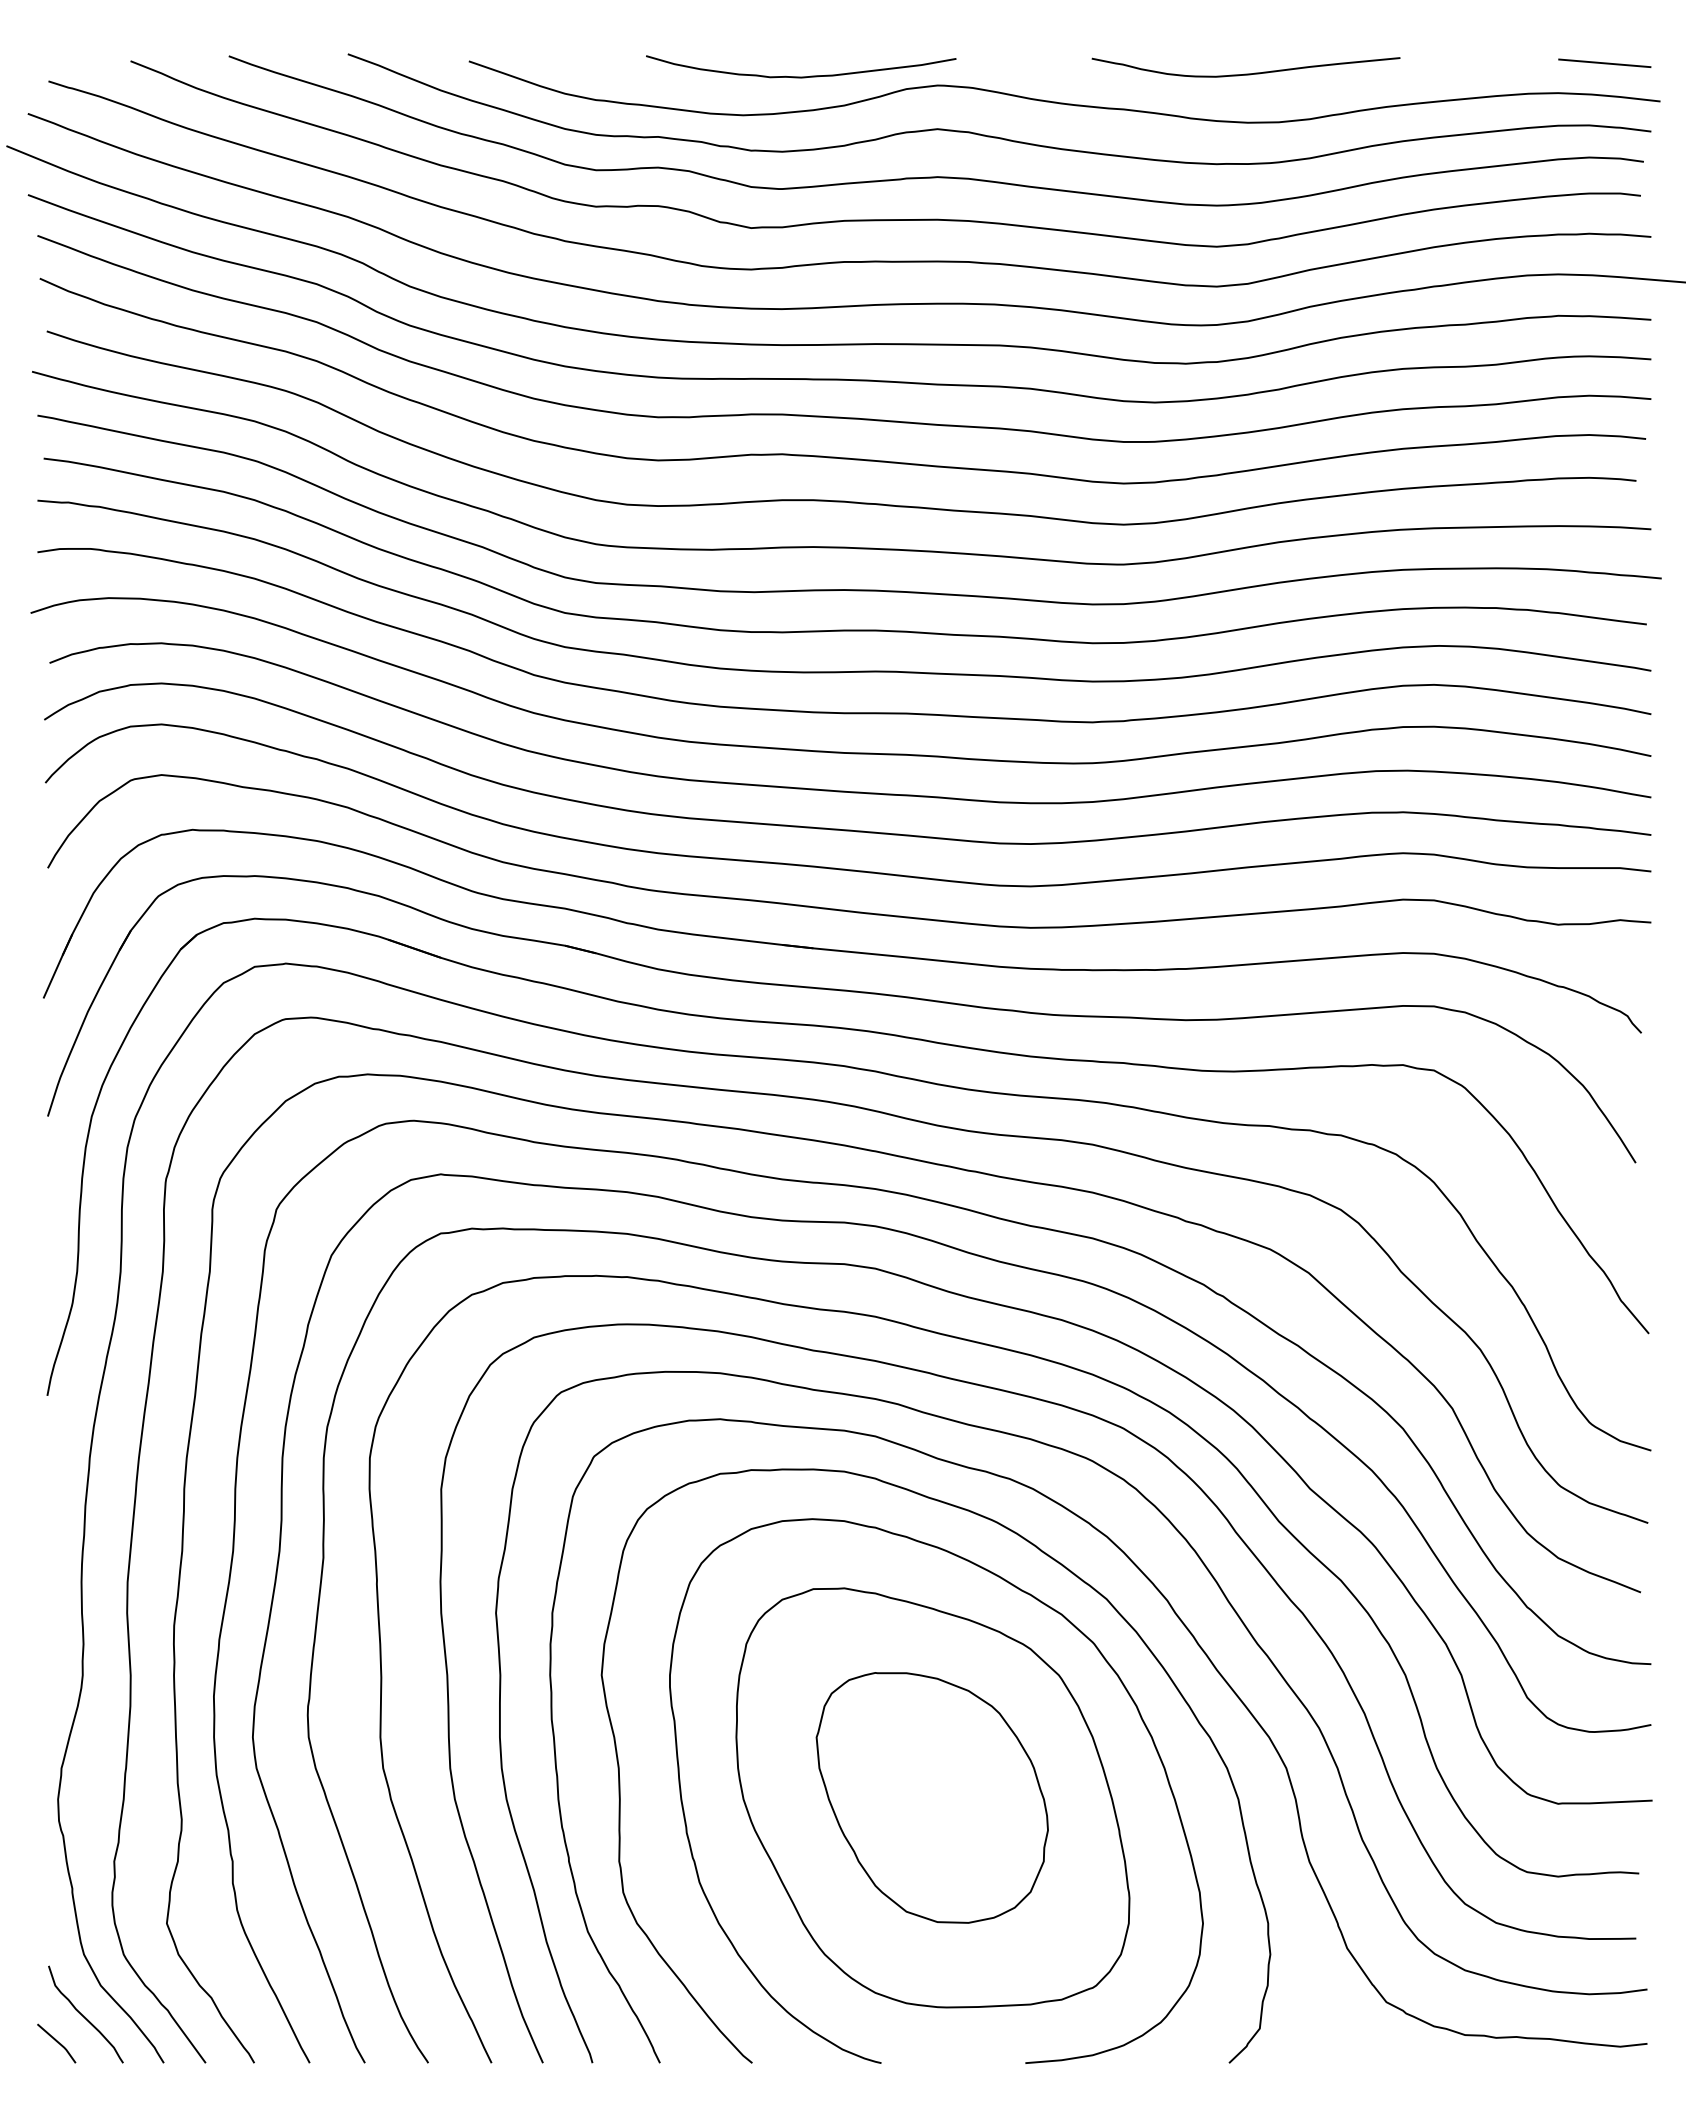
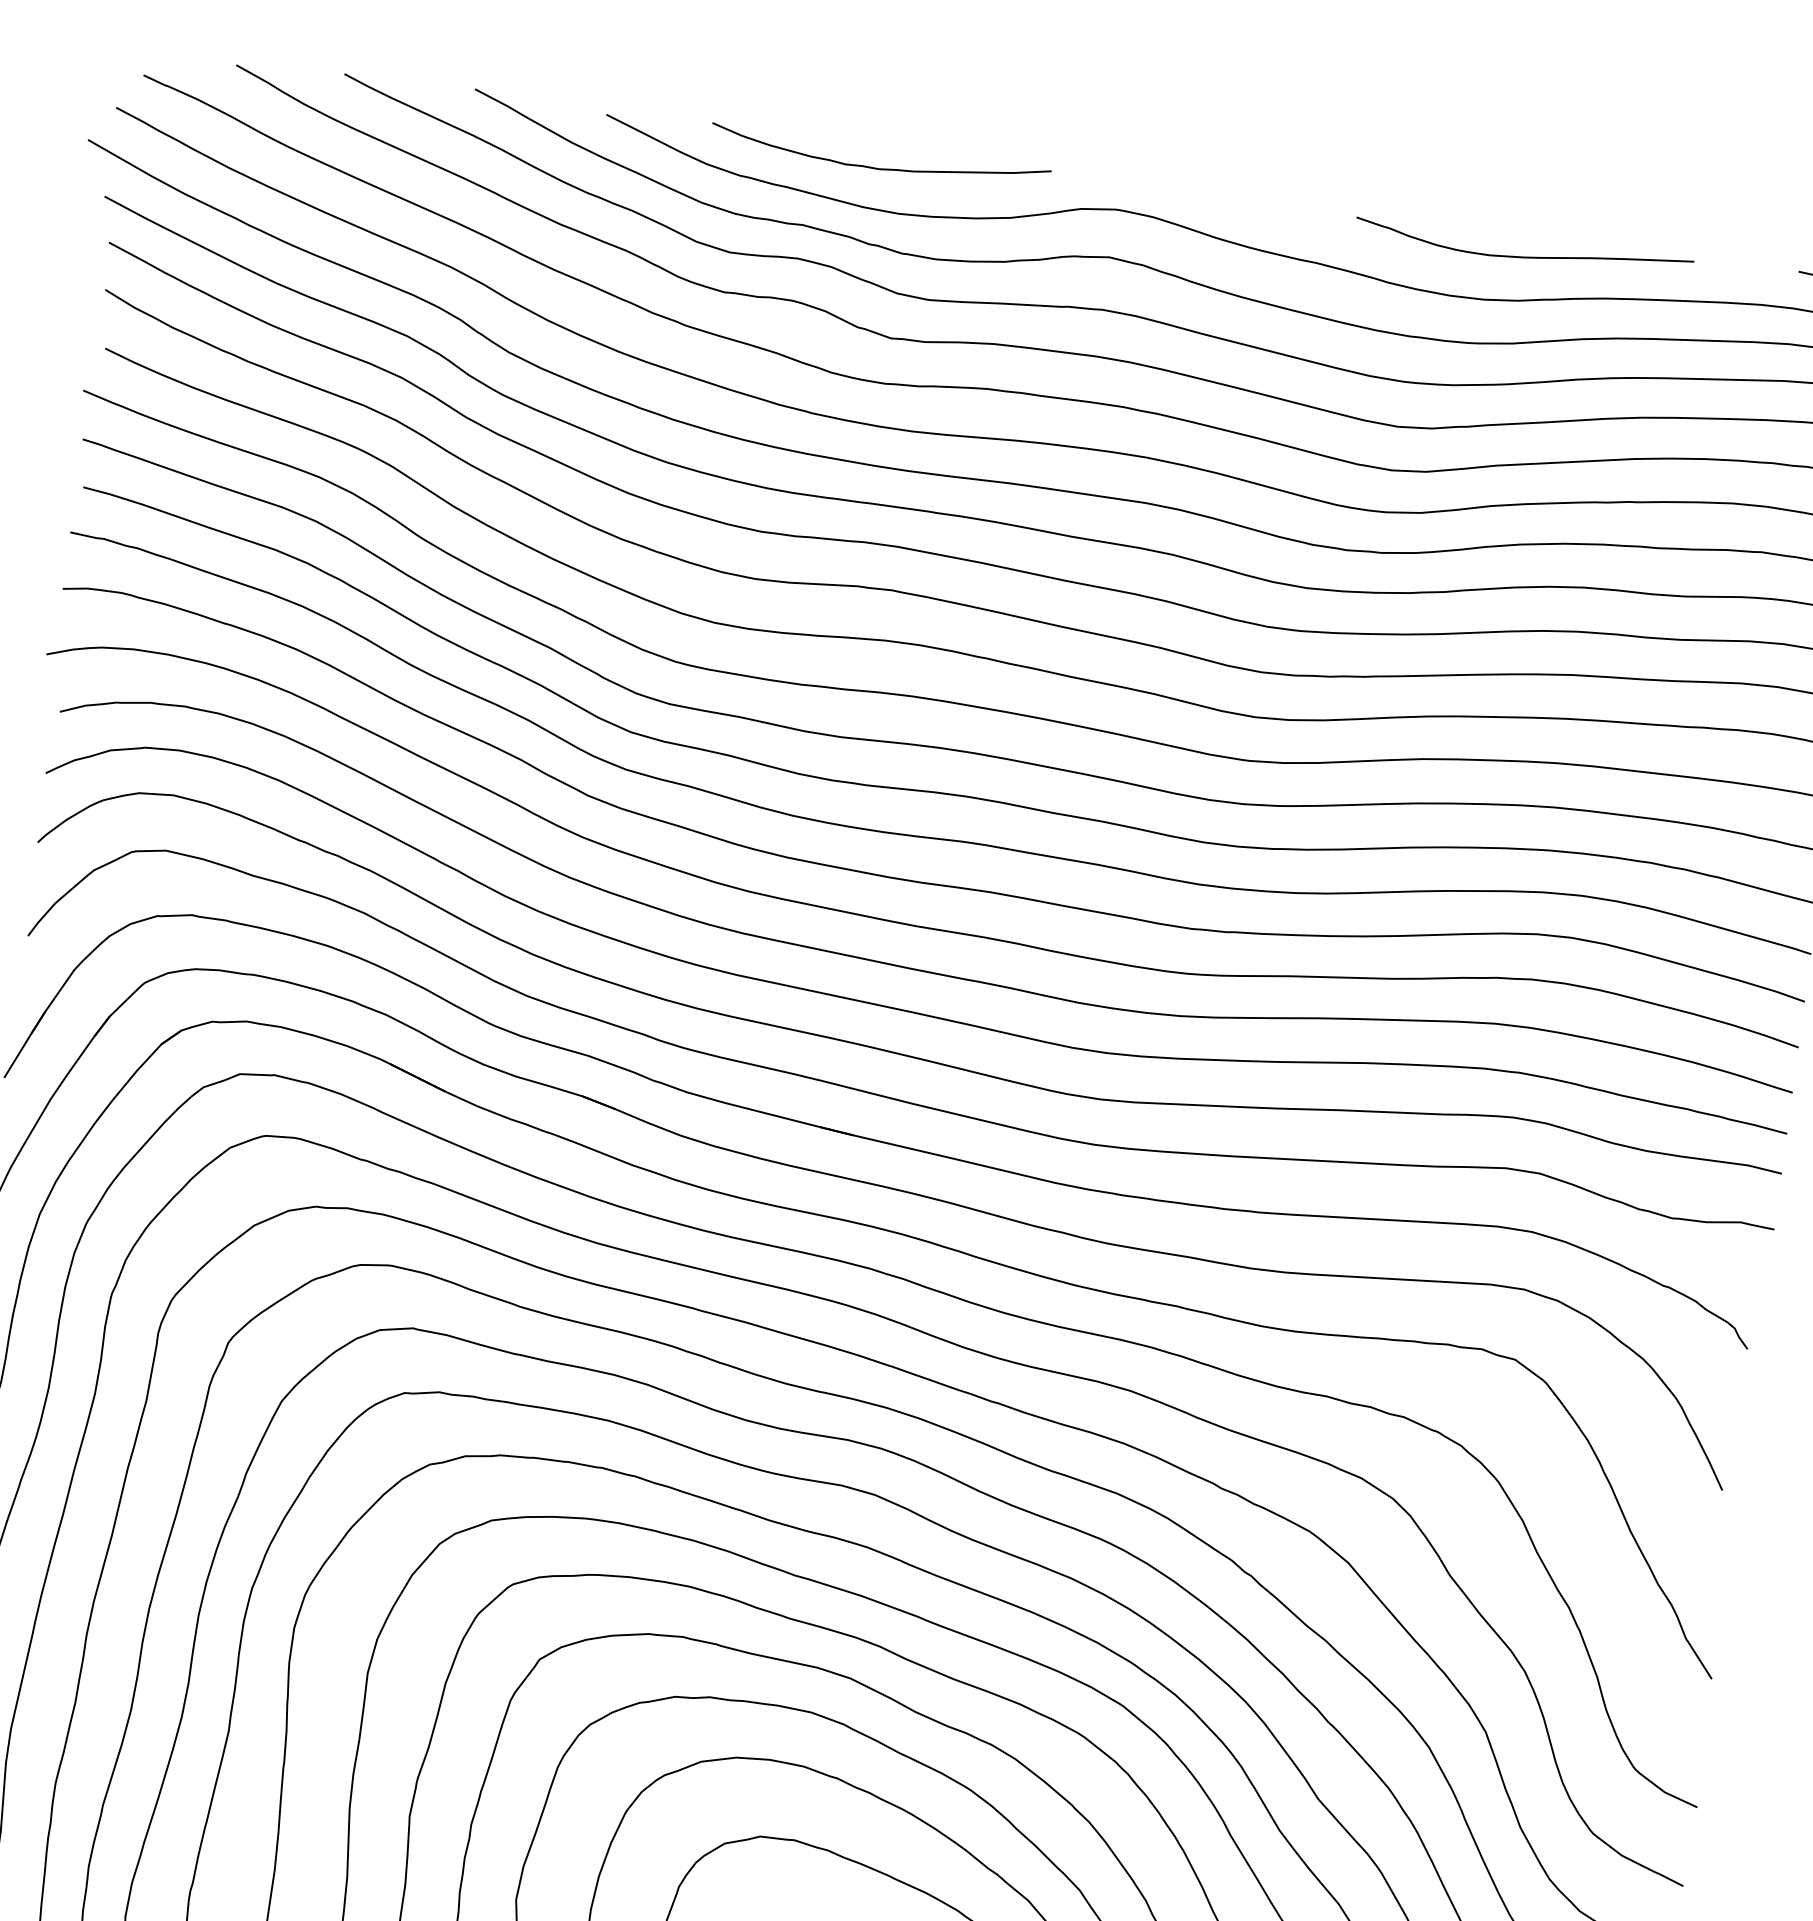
curve: (1245, 73) -> (1522, 256), moved
curve: (801, 76) -> (879, 168), moved

